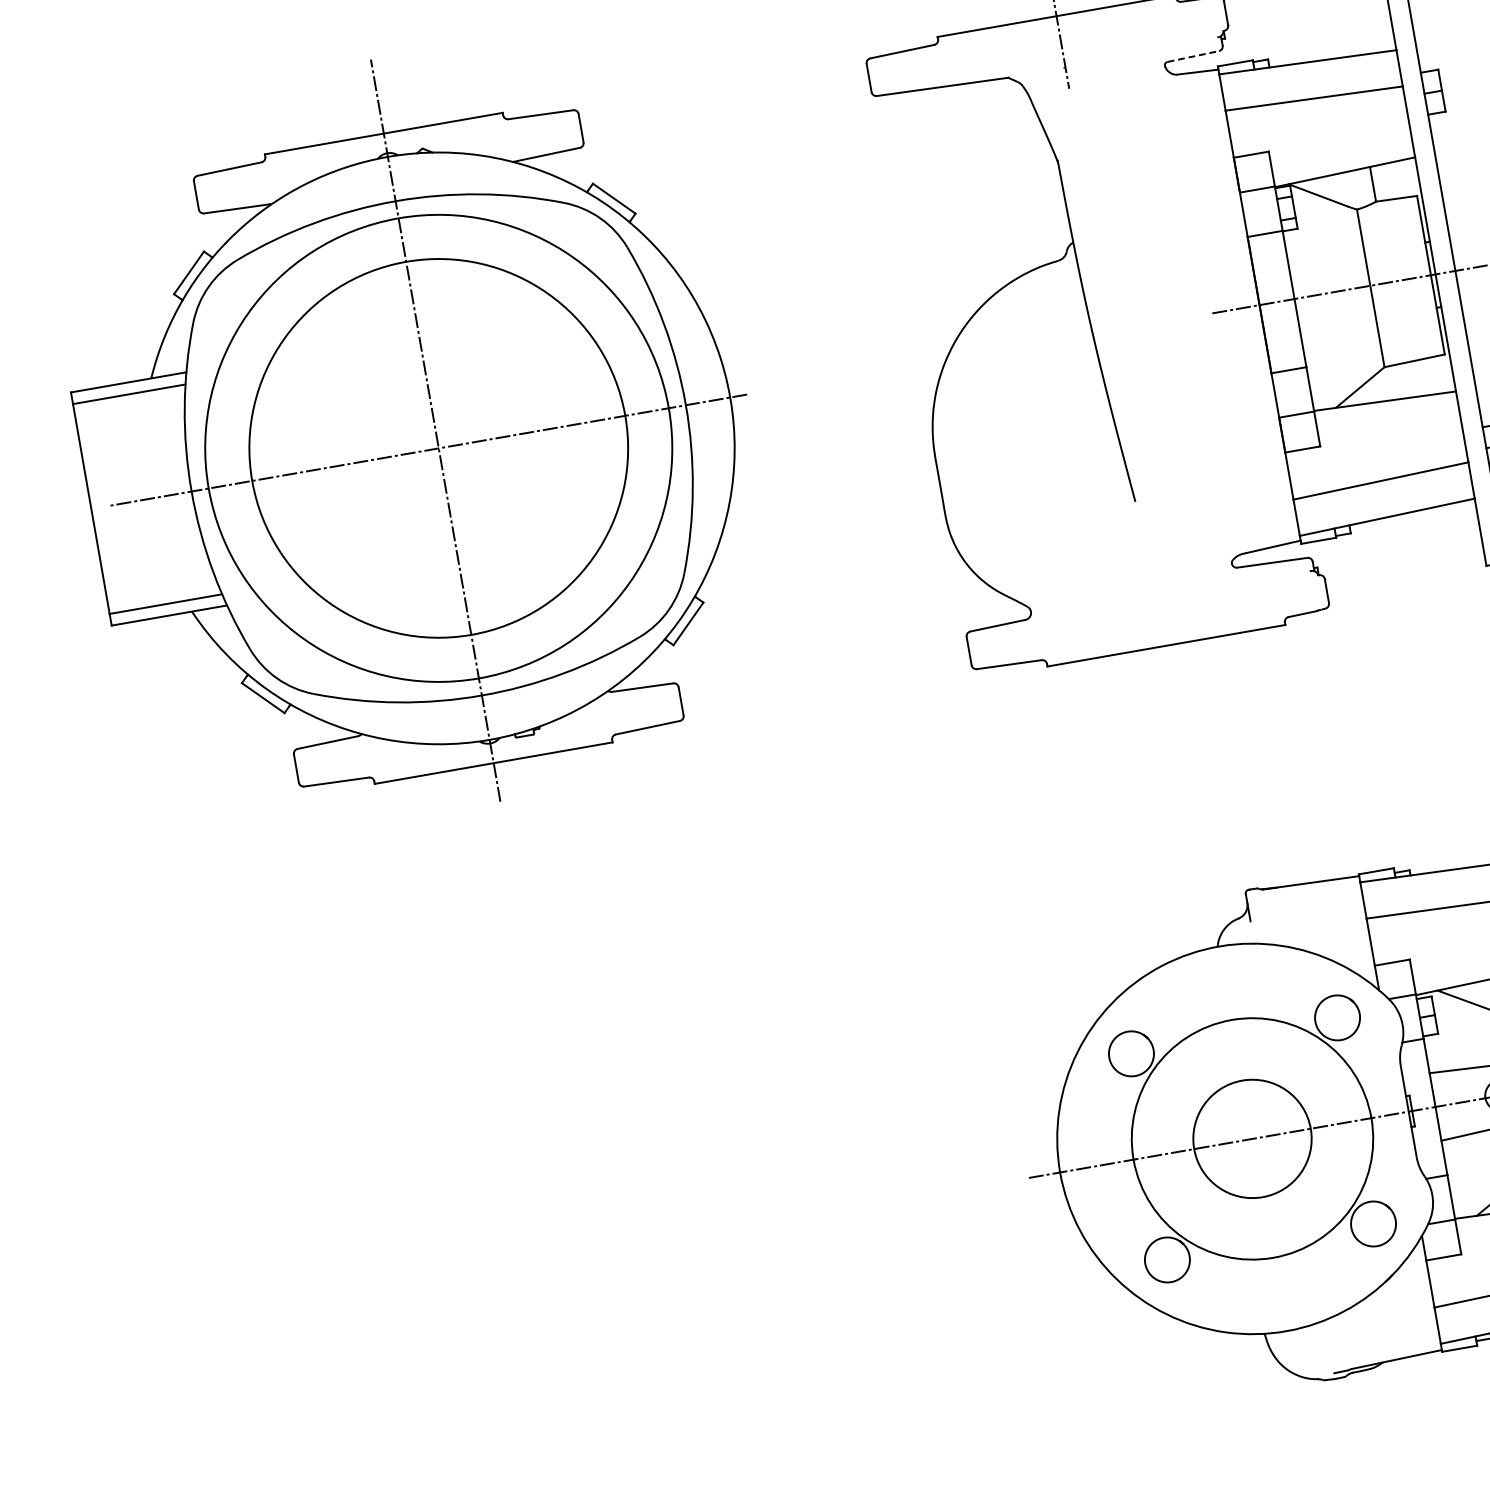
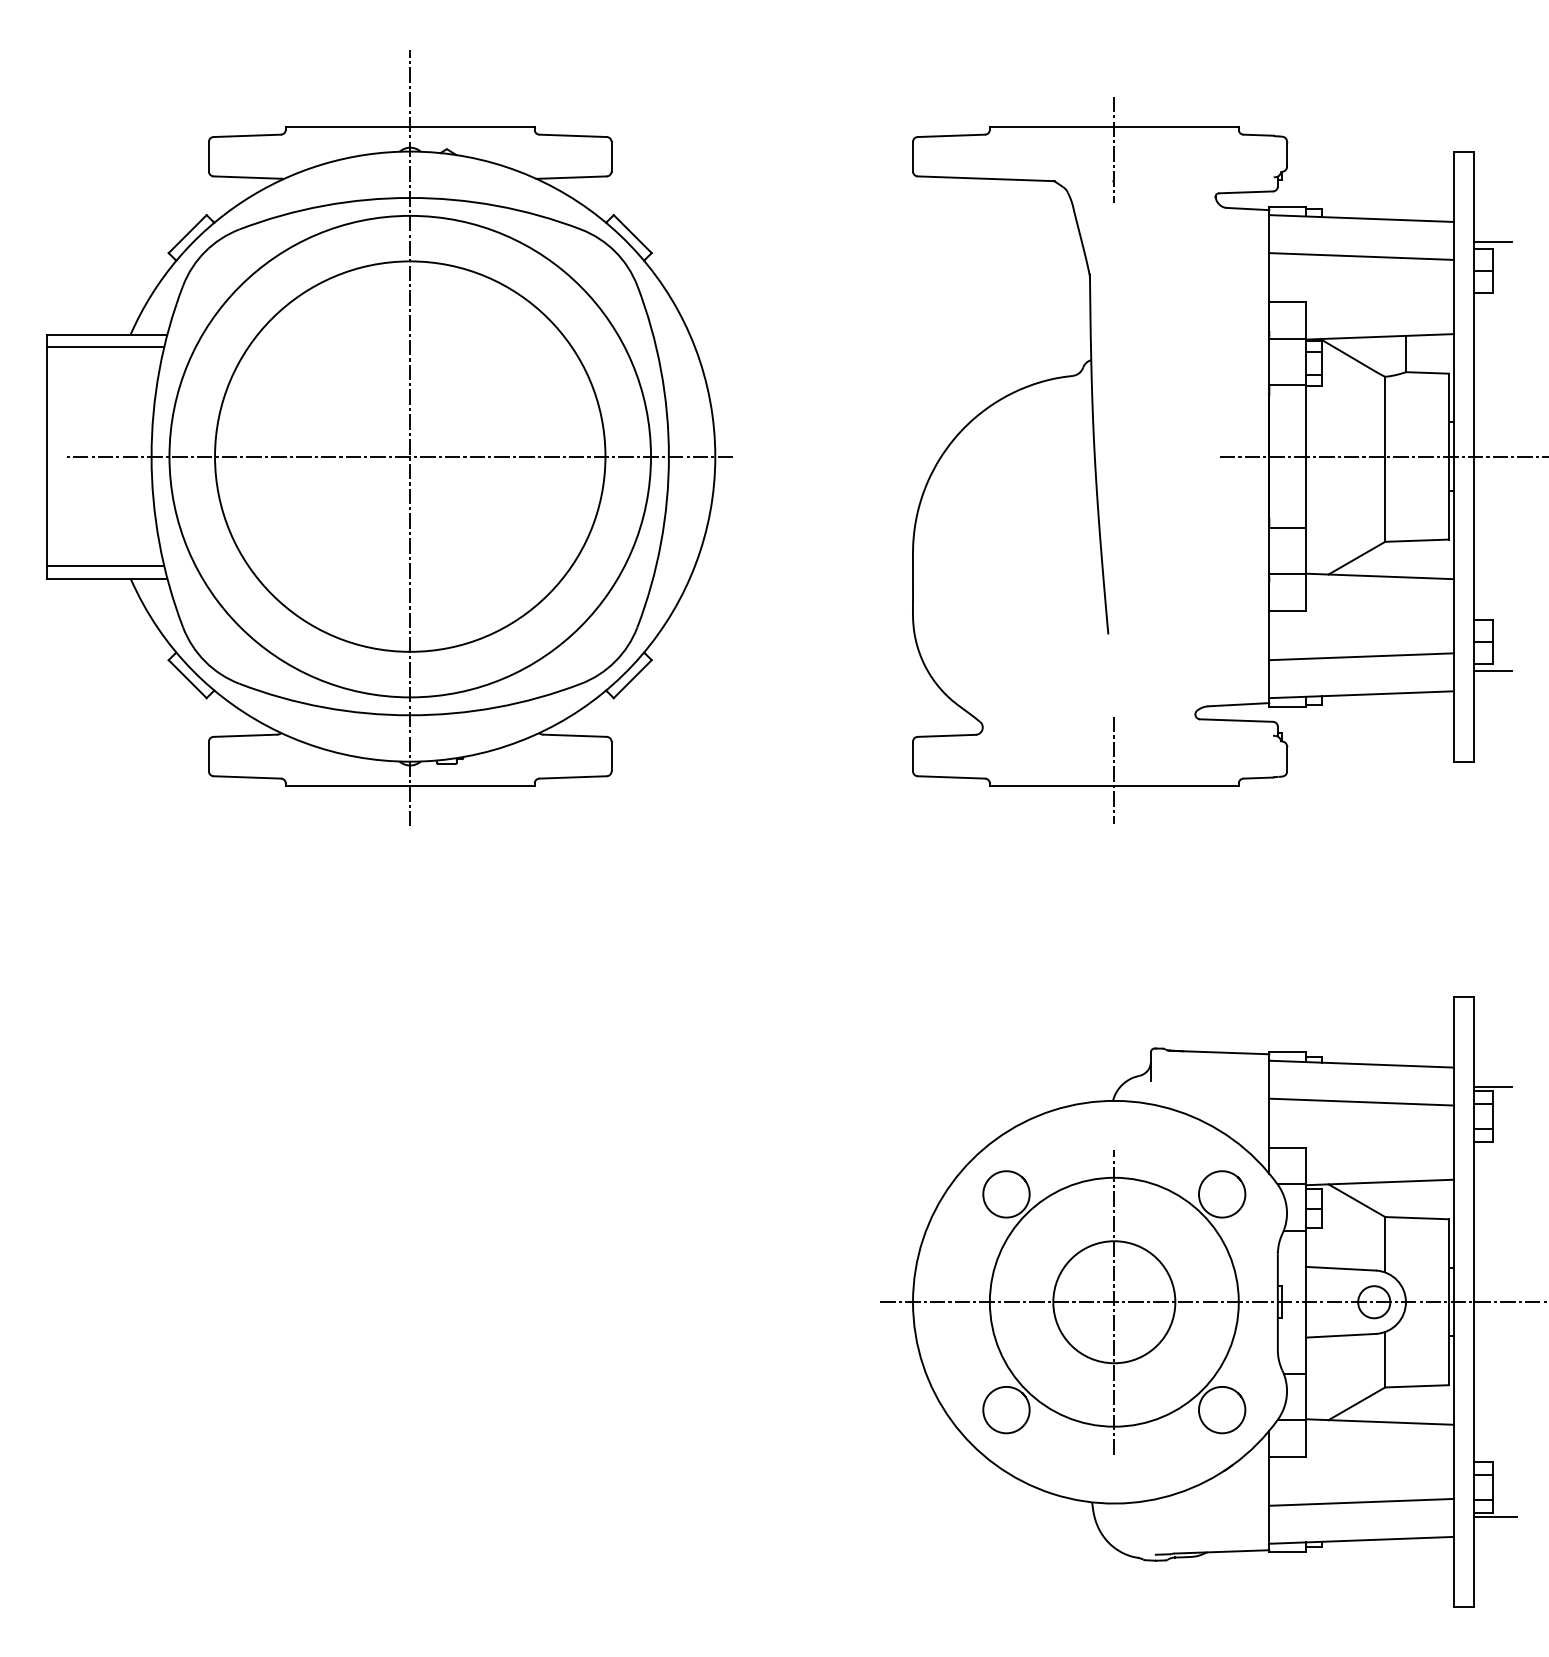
line: (1193, 56) -> (1246, 192), dashed -> solid
line: (1437, 62) -> (1493, 241), added
line: (1163, 629) -> (1114, 769), added
line: (1252, 1139) -> (1114, 1302), added

